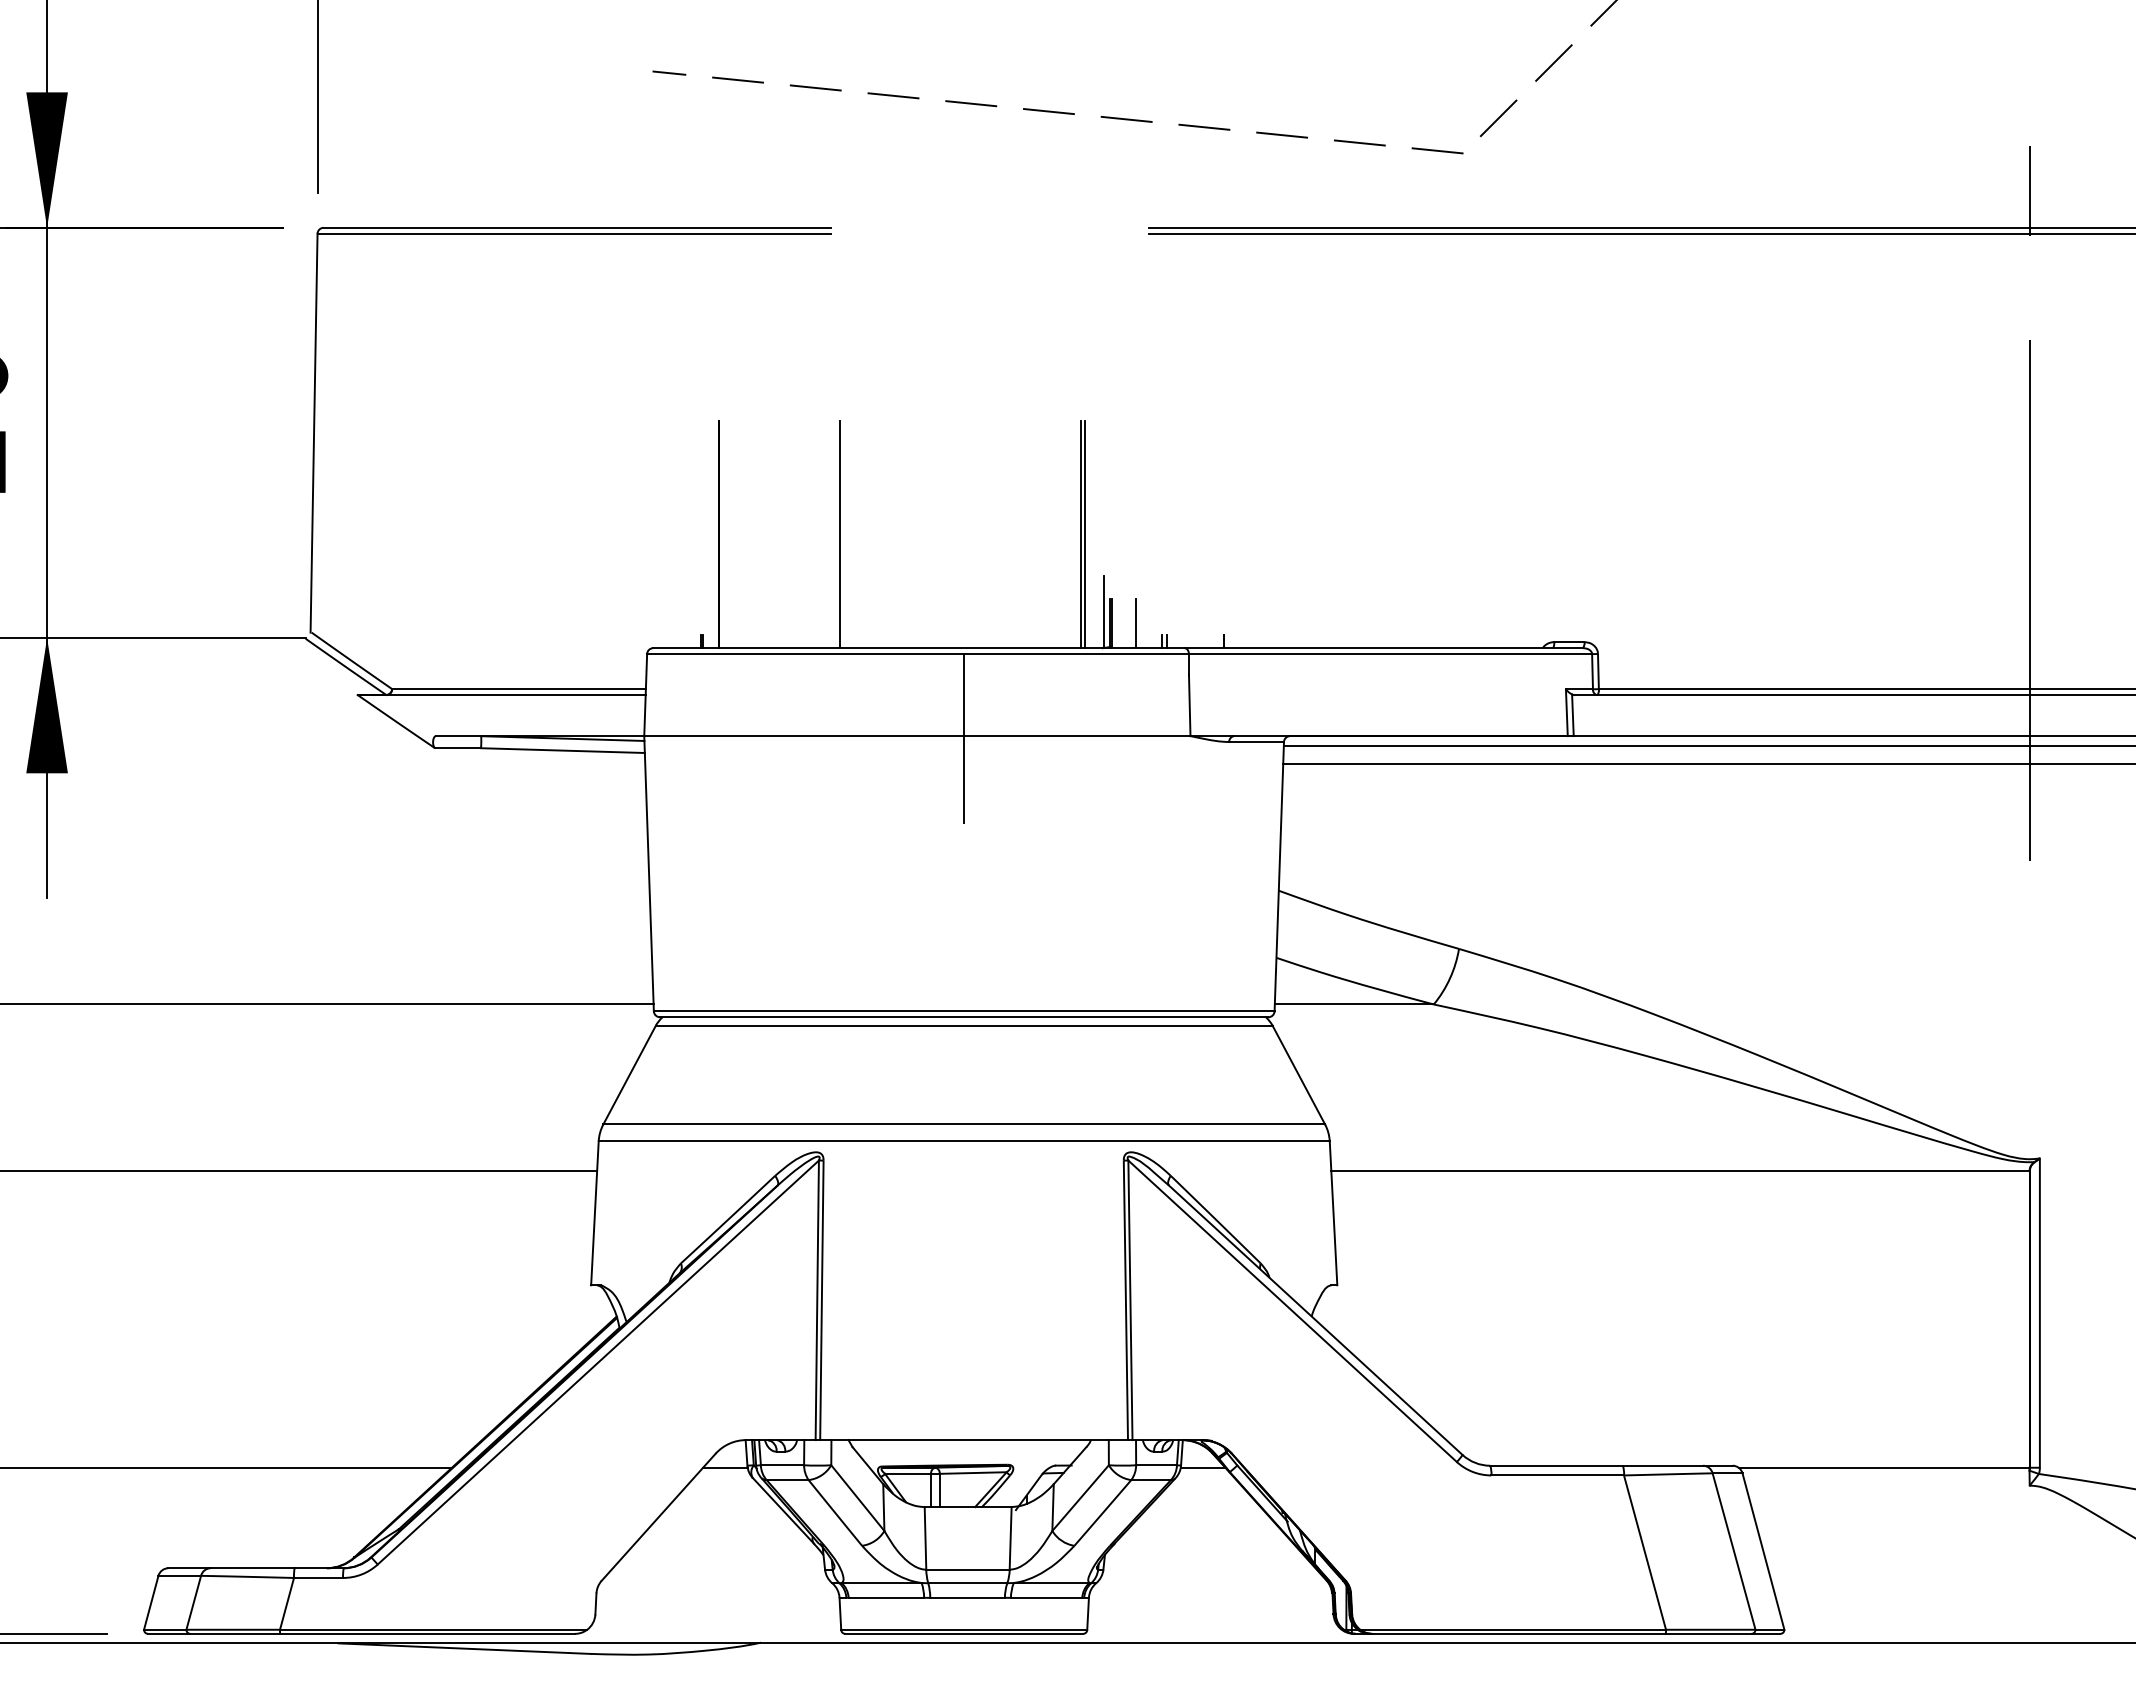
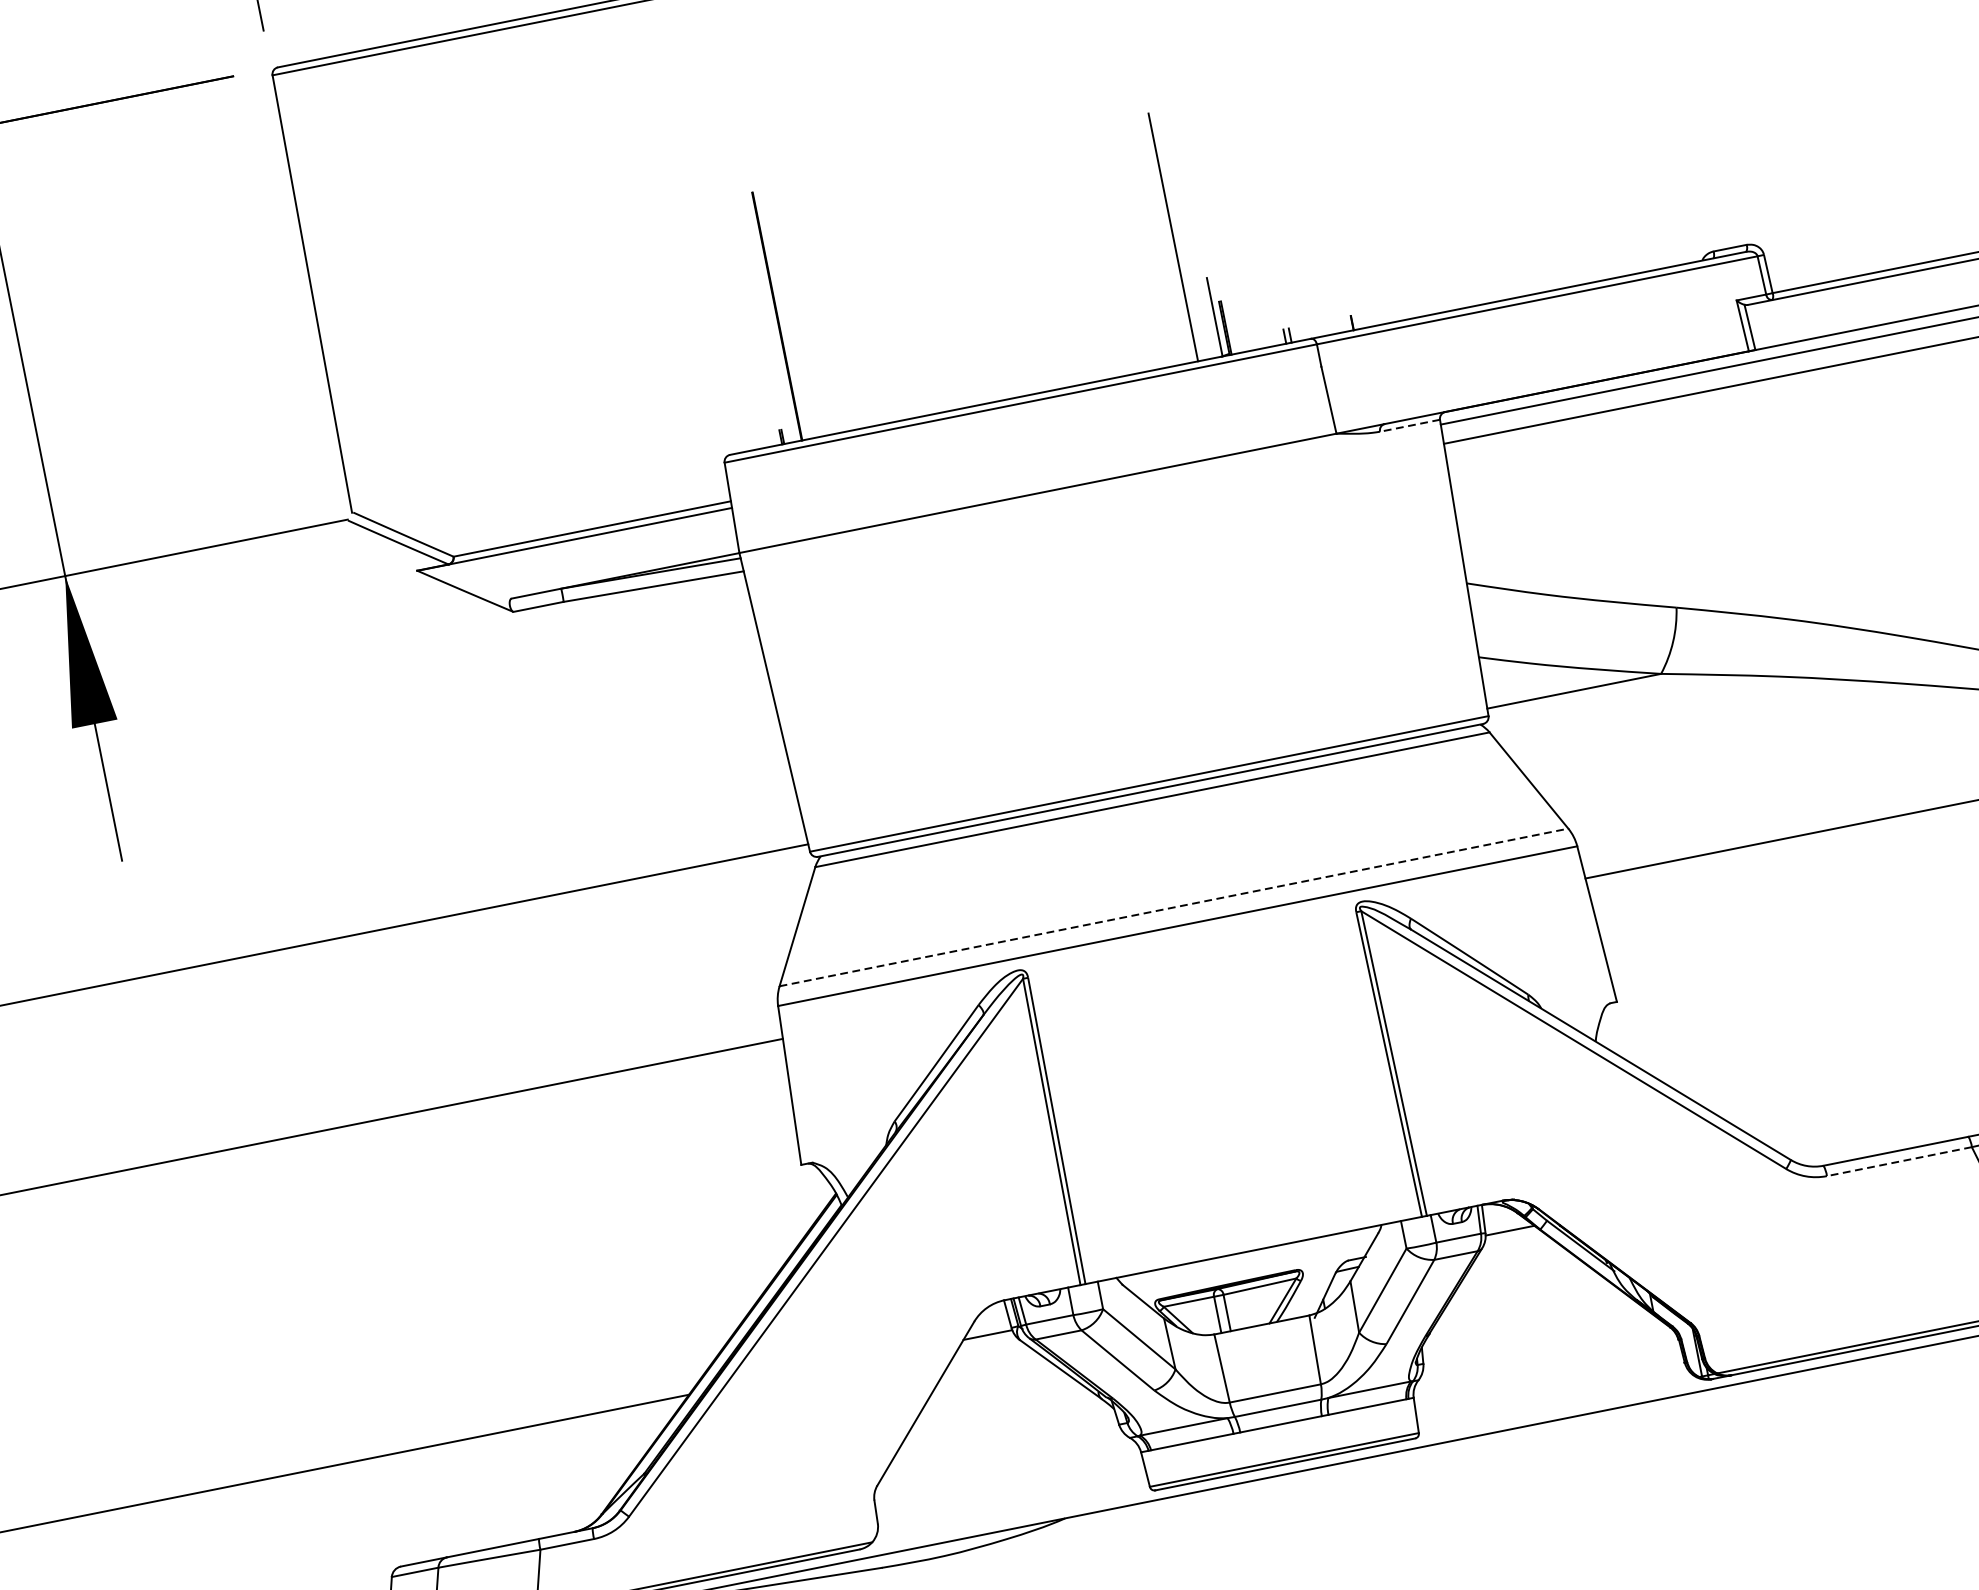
line: (840, 534) -> (909, 289), removed
line: (1085, 534) -> (1177, 236), removed
line: (1136, 623) -> (1252, 322), removed
line: (964, 739) -> (1090, 486), removed
line: (1256, 742) -> (1410, 426), solid -> dashed
line: (964, 1124) -> (1174, 907), solid -> dashed
line: (1557, 1475) -> (1899, 1161), solid -> dashed

